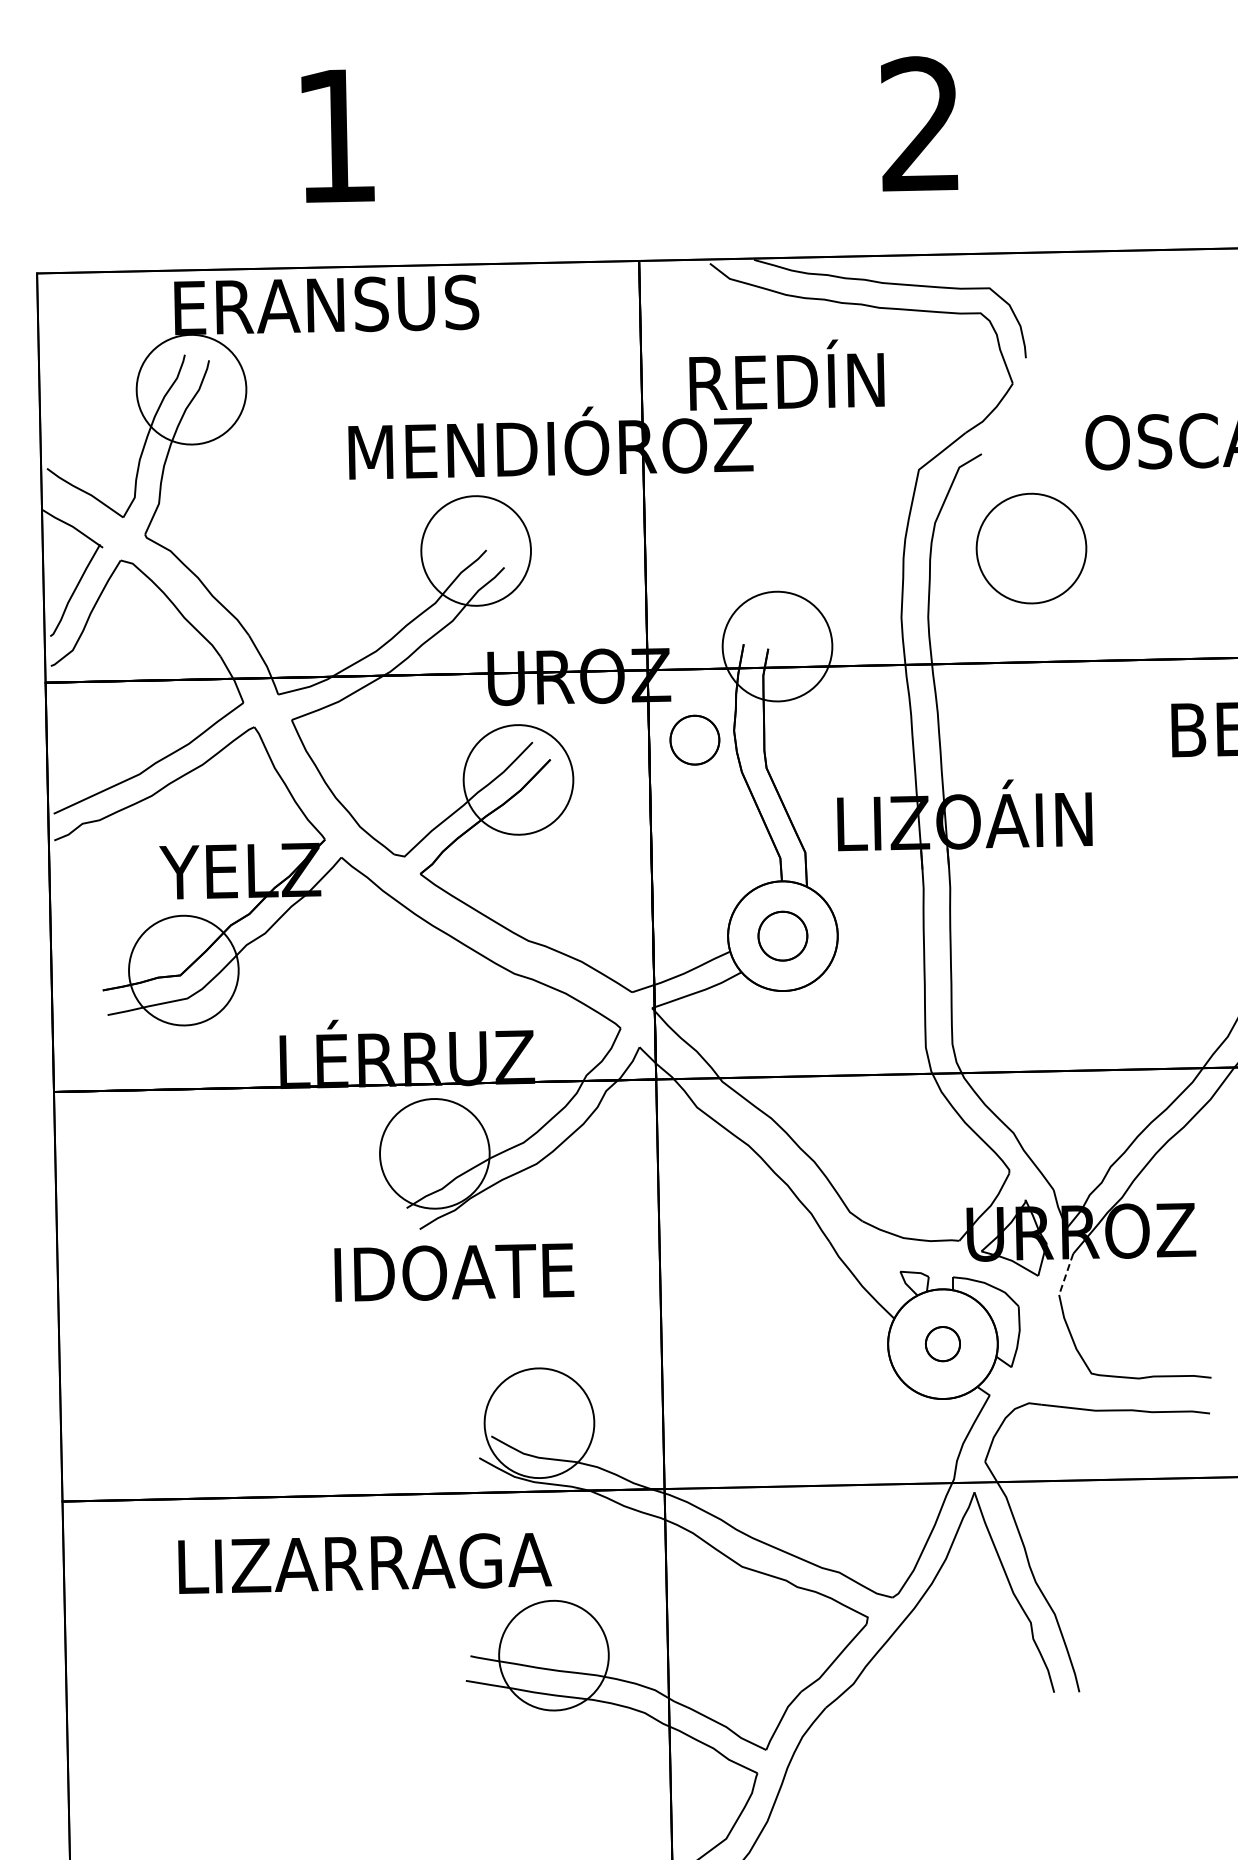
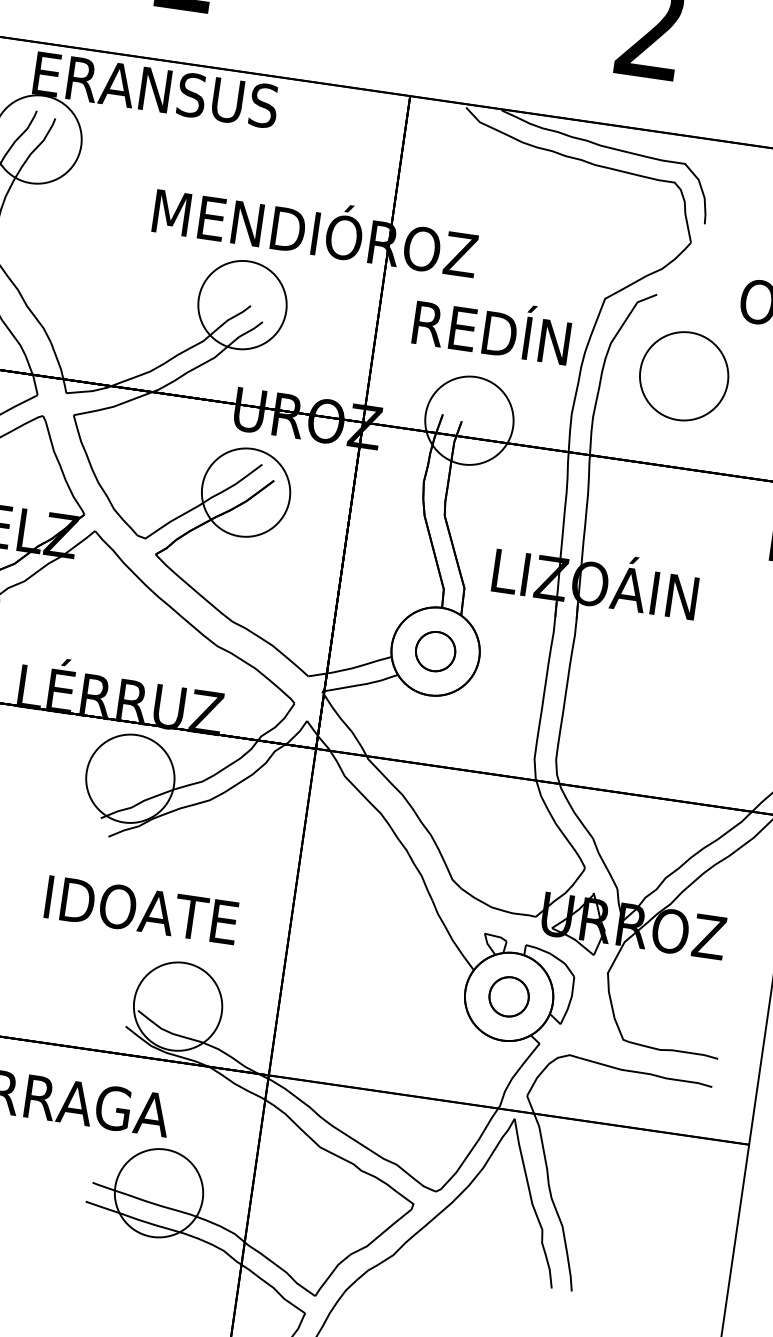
text: (786, 374) -> (492, 327), moved
part: (694, 739) -> (391, 483), removed
text: (454, 1272) -> (141, 910), moved
line: (1066, 1274) -> (616, 957), dashed -> solid
part: (942, 1343) -> (508, 996), size x1.43

